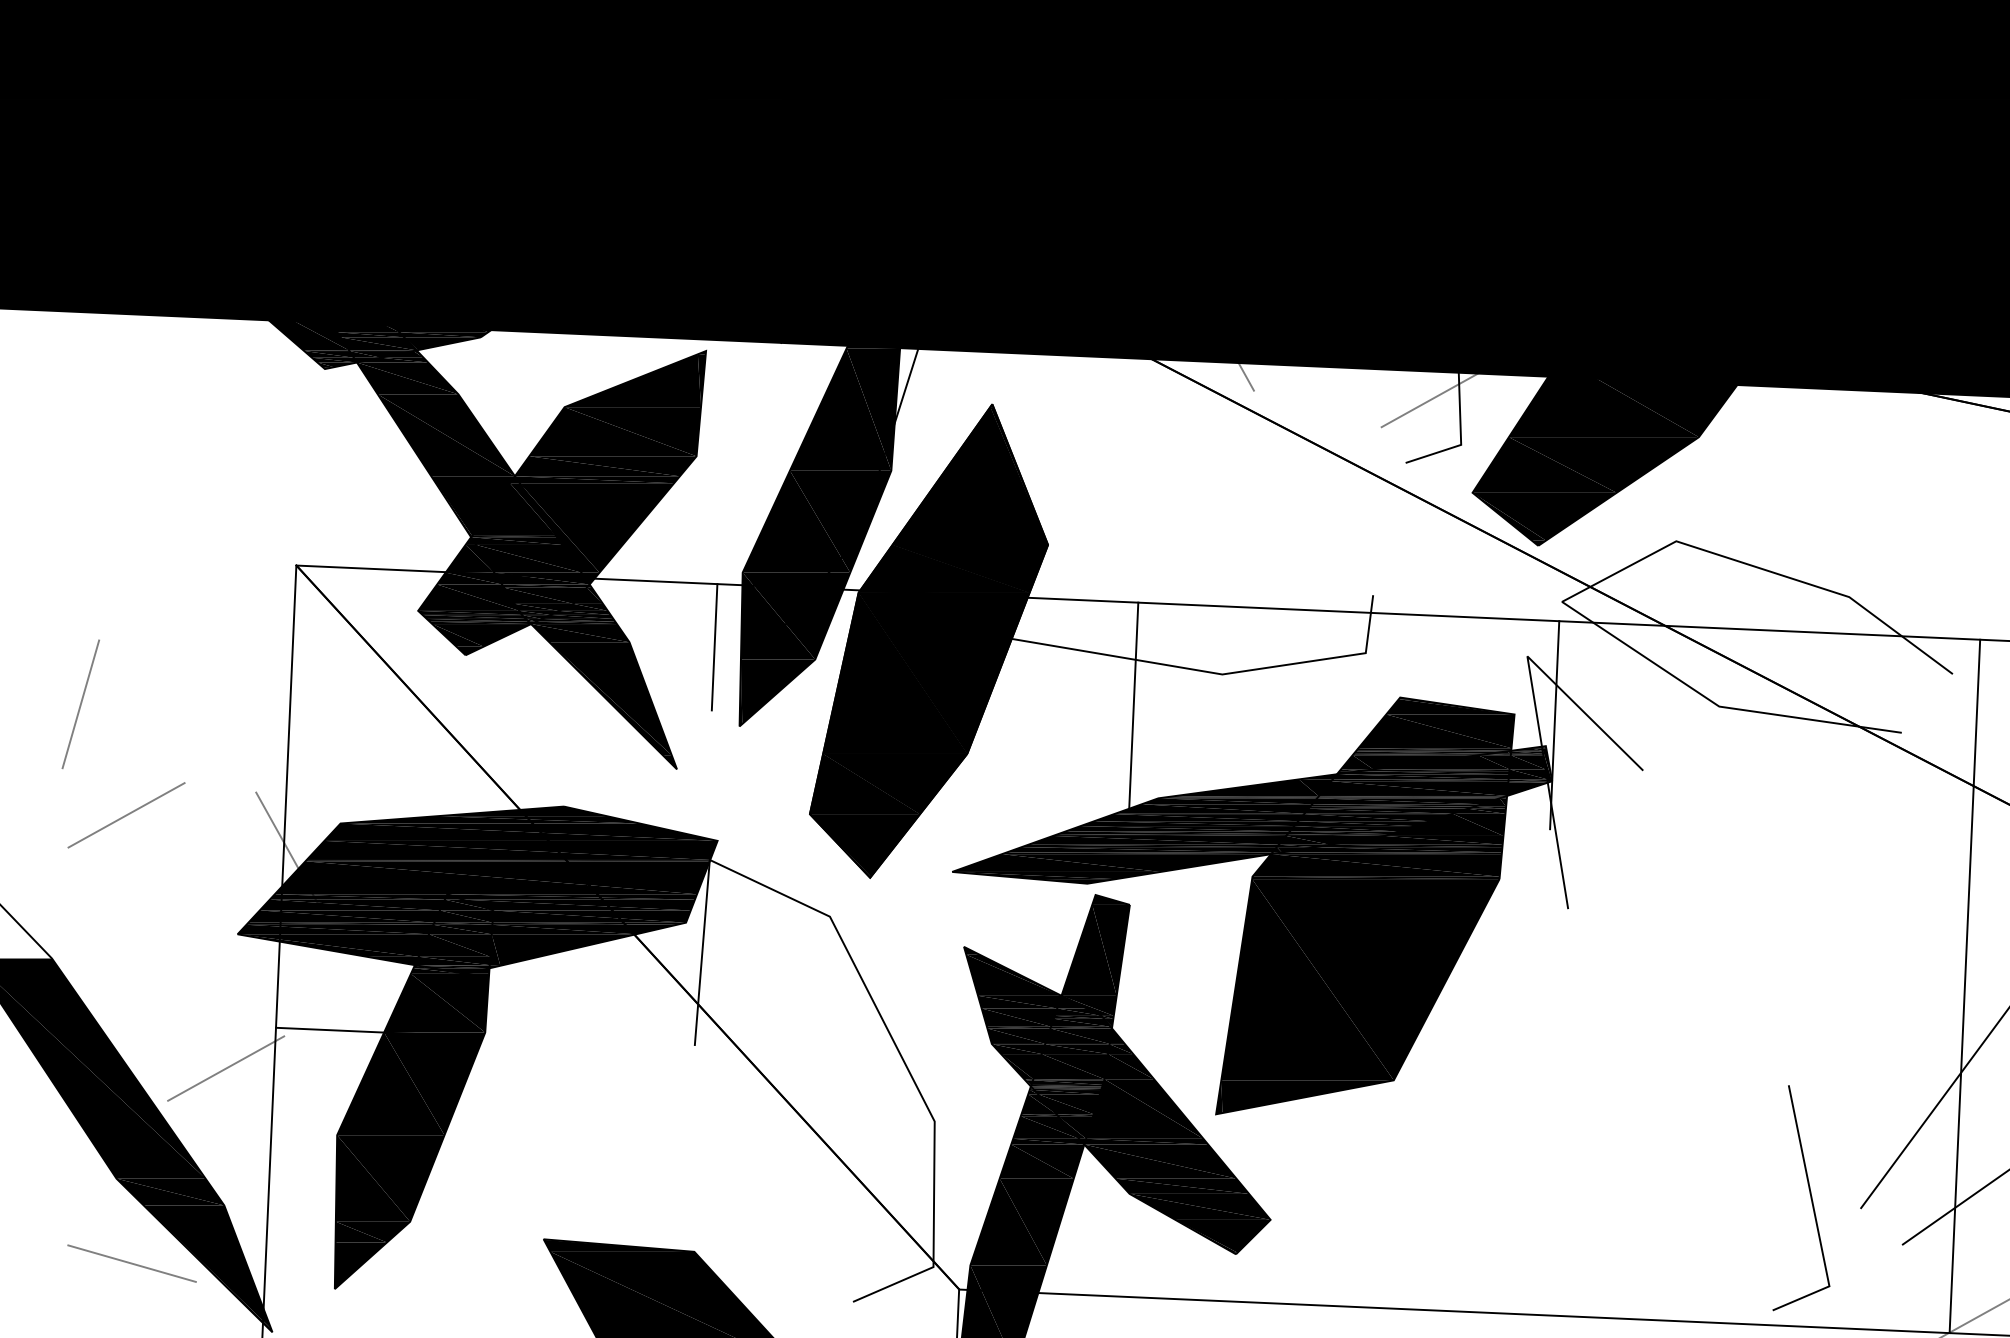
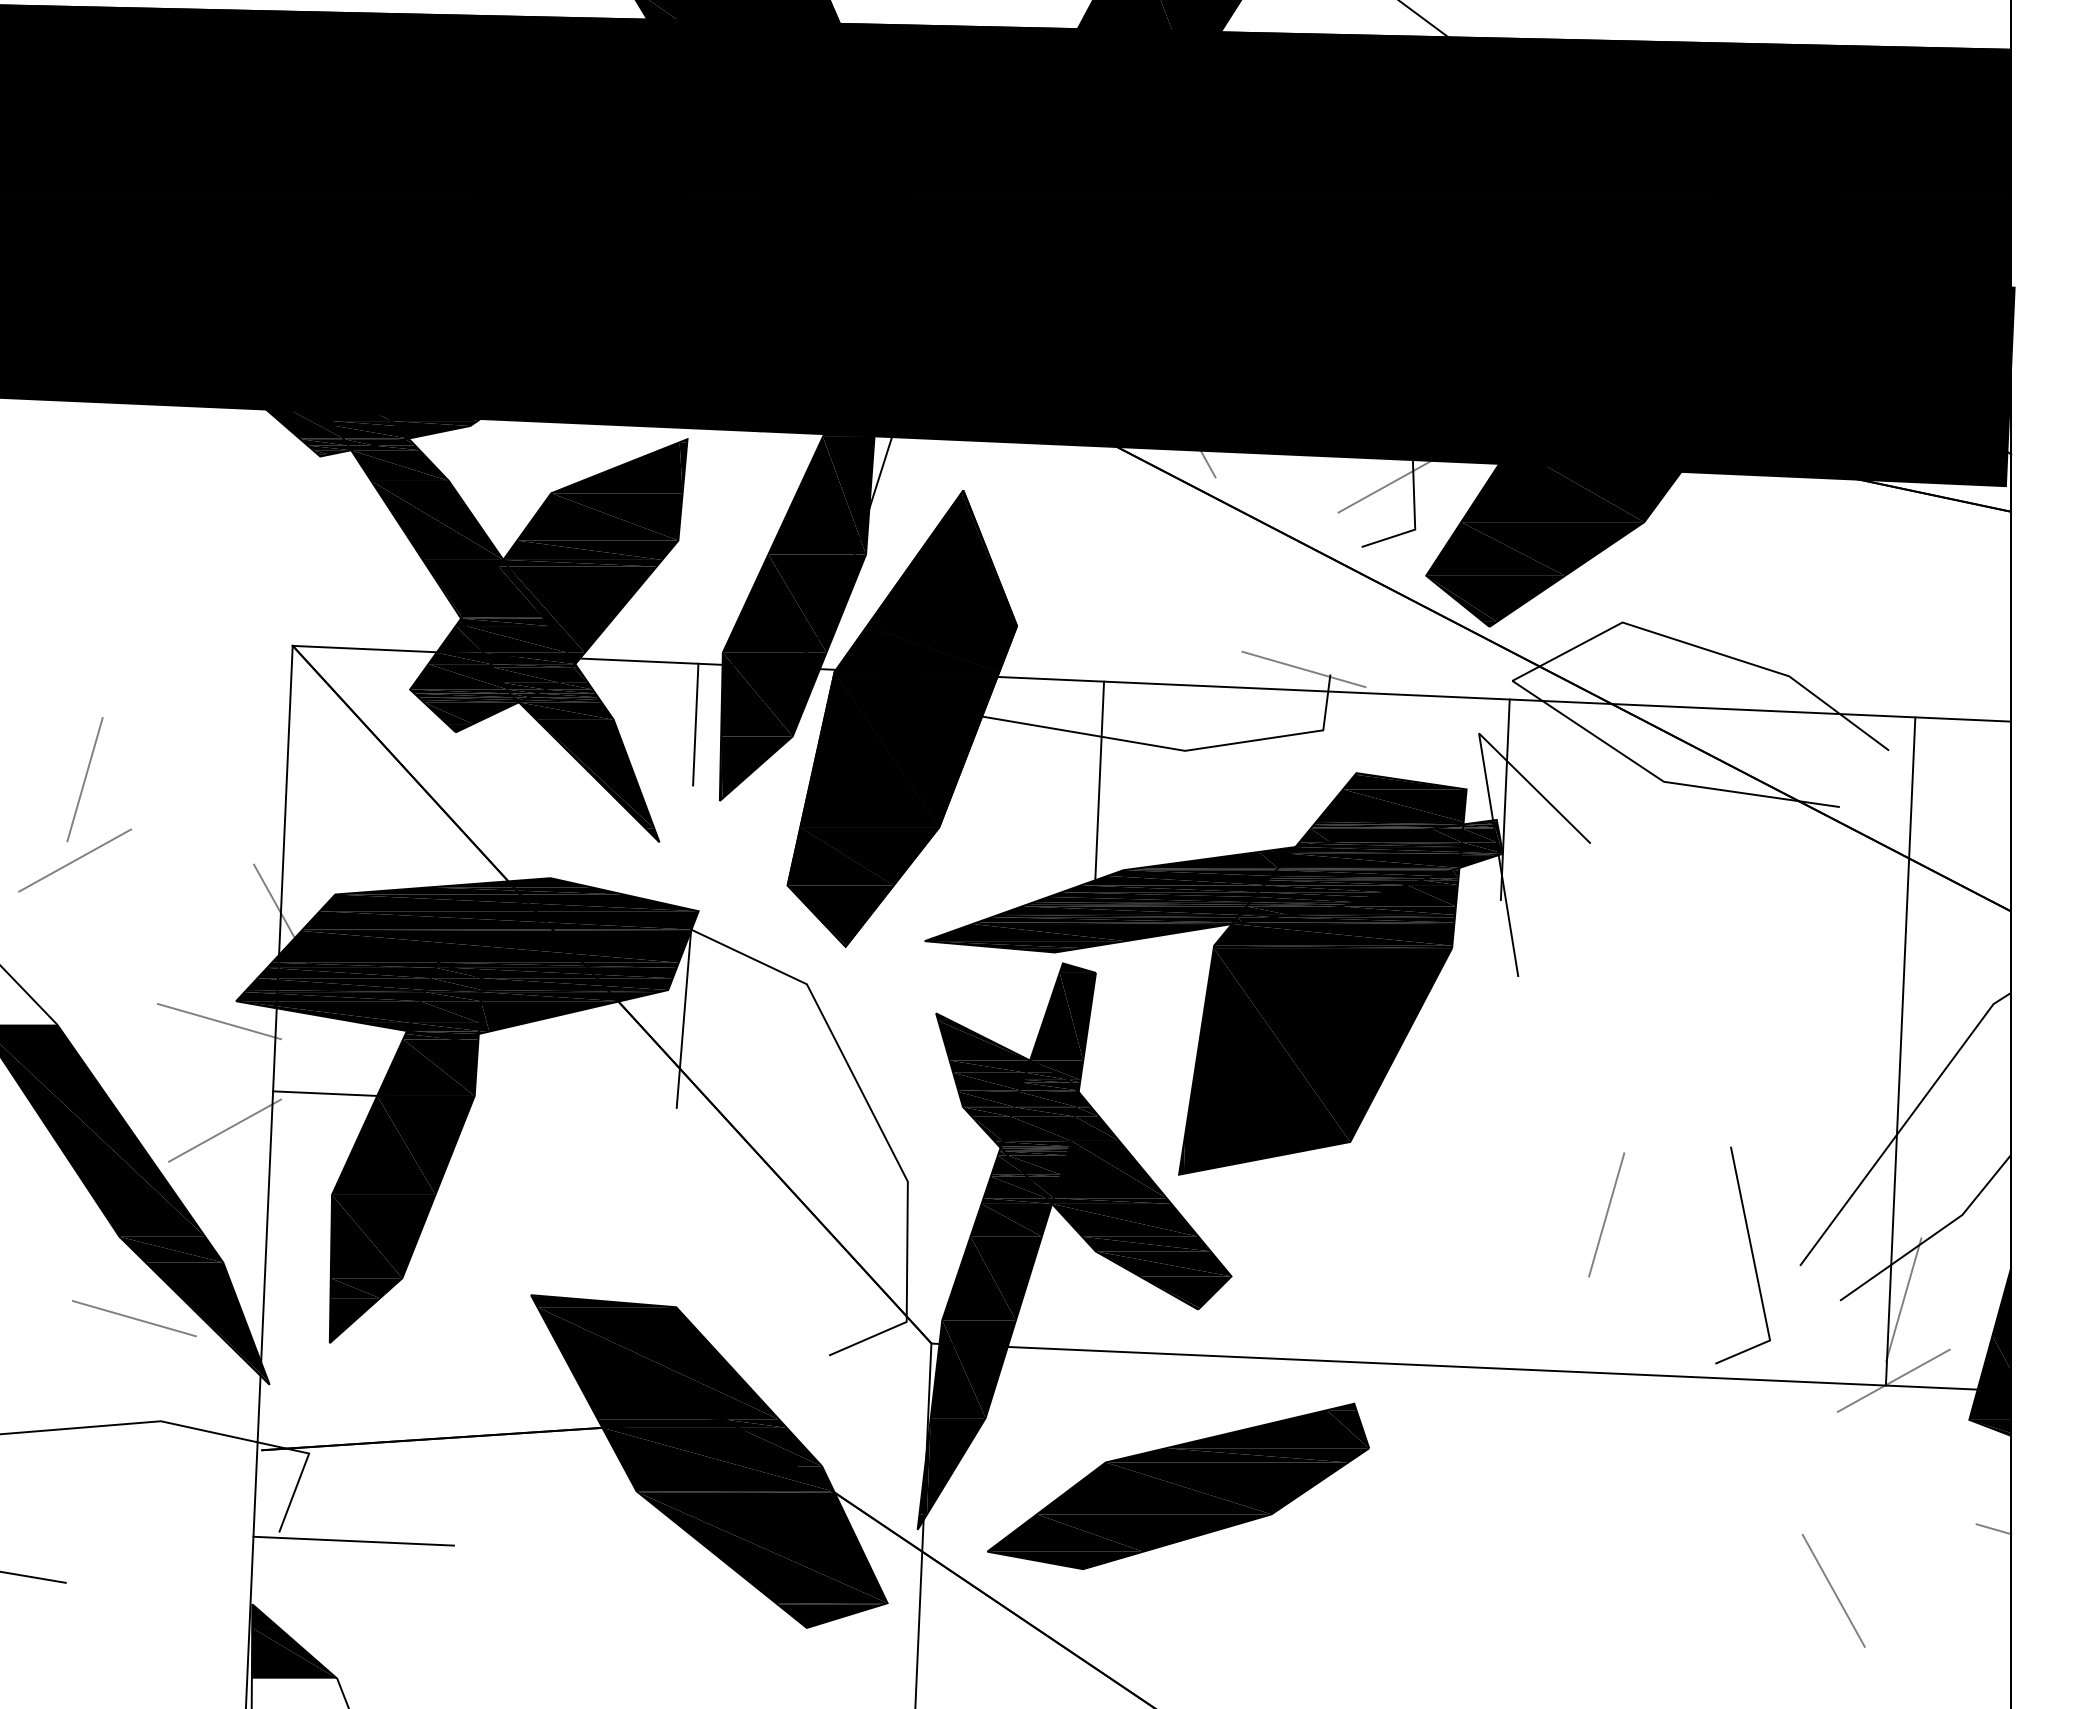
line: (1345, 590) -> (1303, 669), added
line: (125, 815) -> (74, 860), moved
line: (219, 955) -> (218, 1021), added
line: (1659, 1155) -> (1606, 1214), added
line: (1967, 1243) -> (1903, 1299), added

